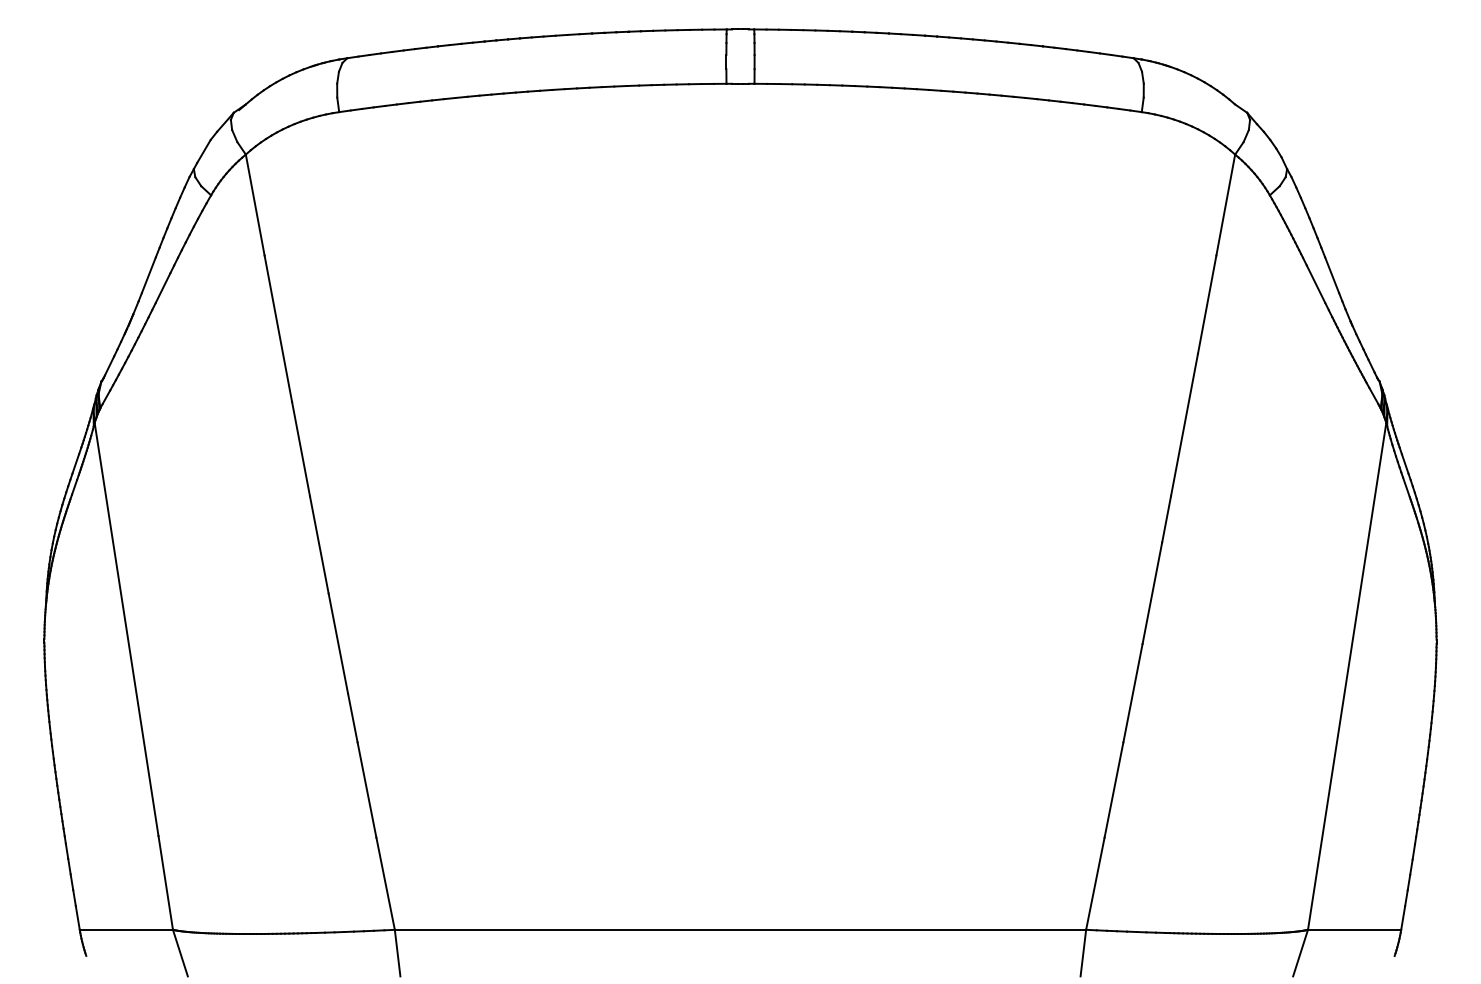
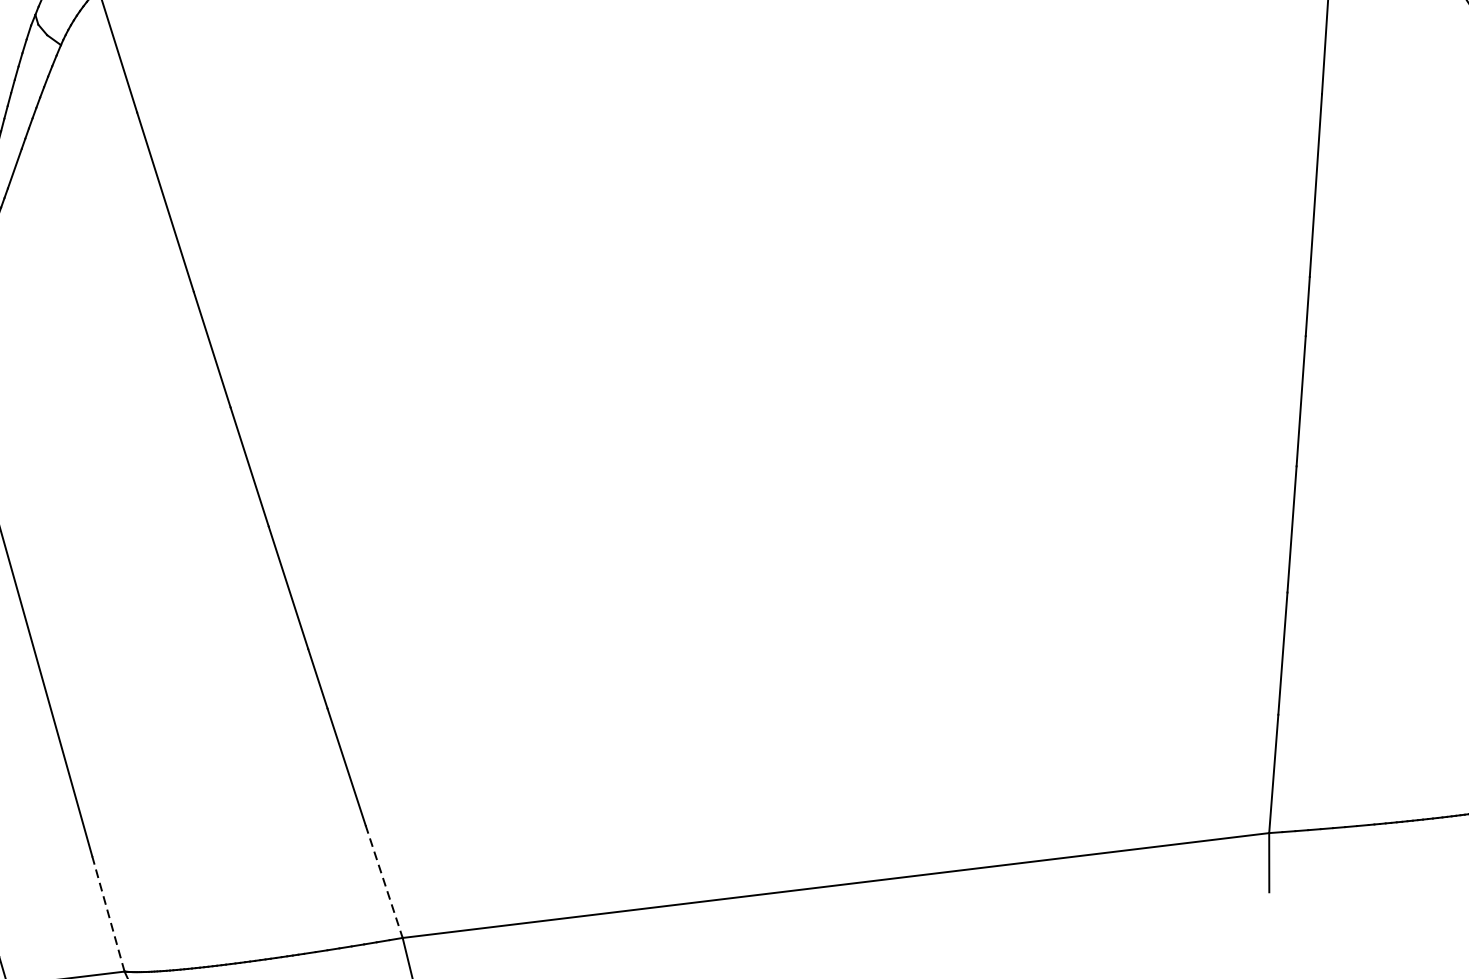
line: (165, 882) -> (108, 913), solid -> dashed
line: (385, 883) -> (383, 881), solid -> dashed

